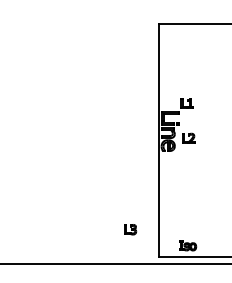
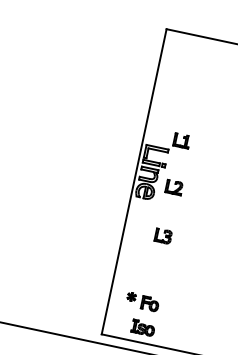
part: (183, 226) -> (142, 301), added
part: (130, 229) -> (163, 236), moved

